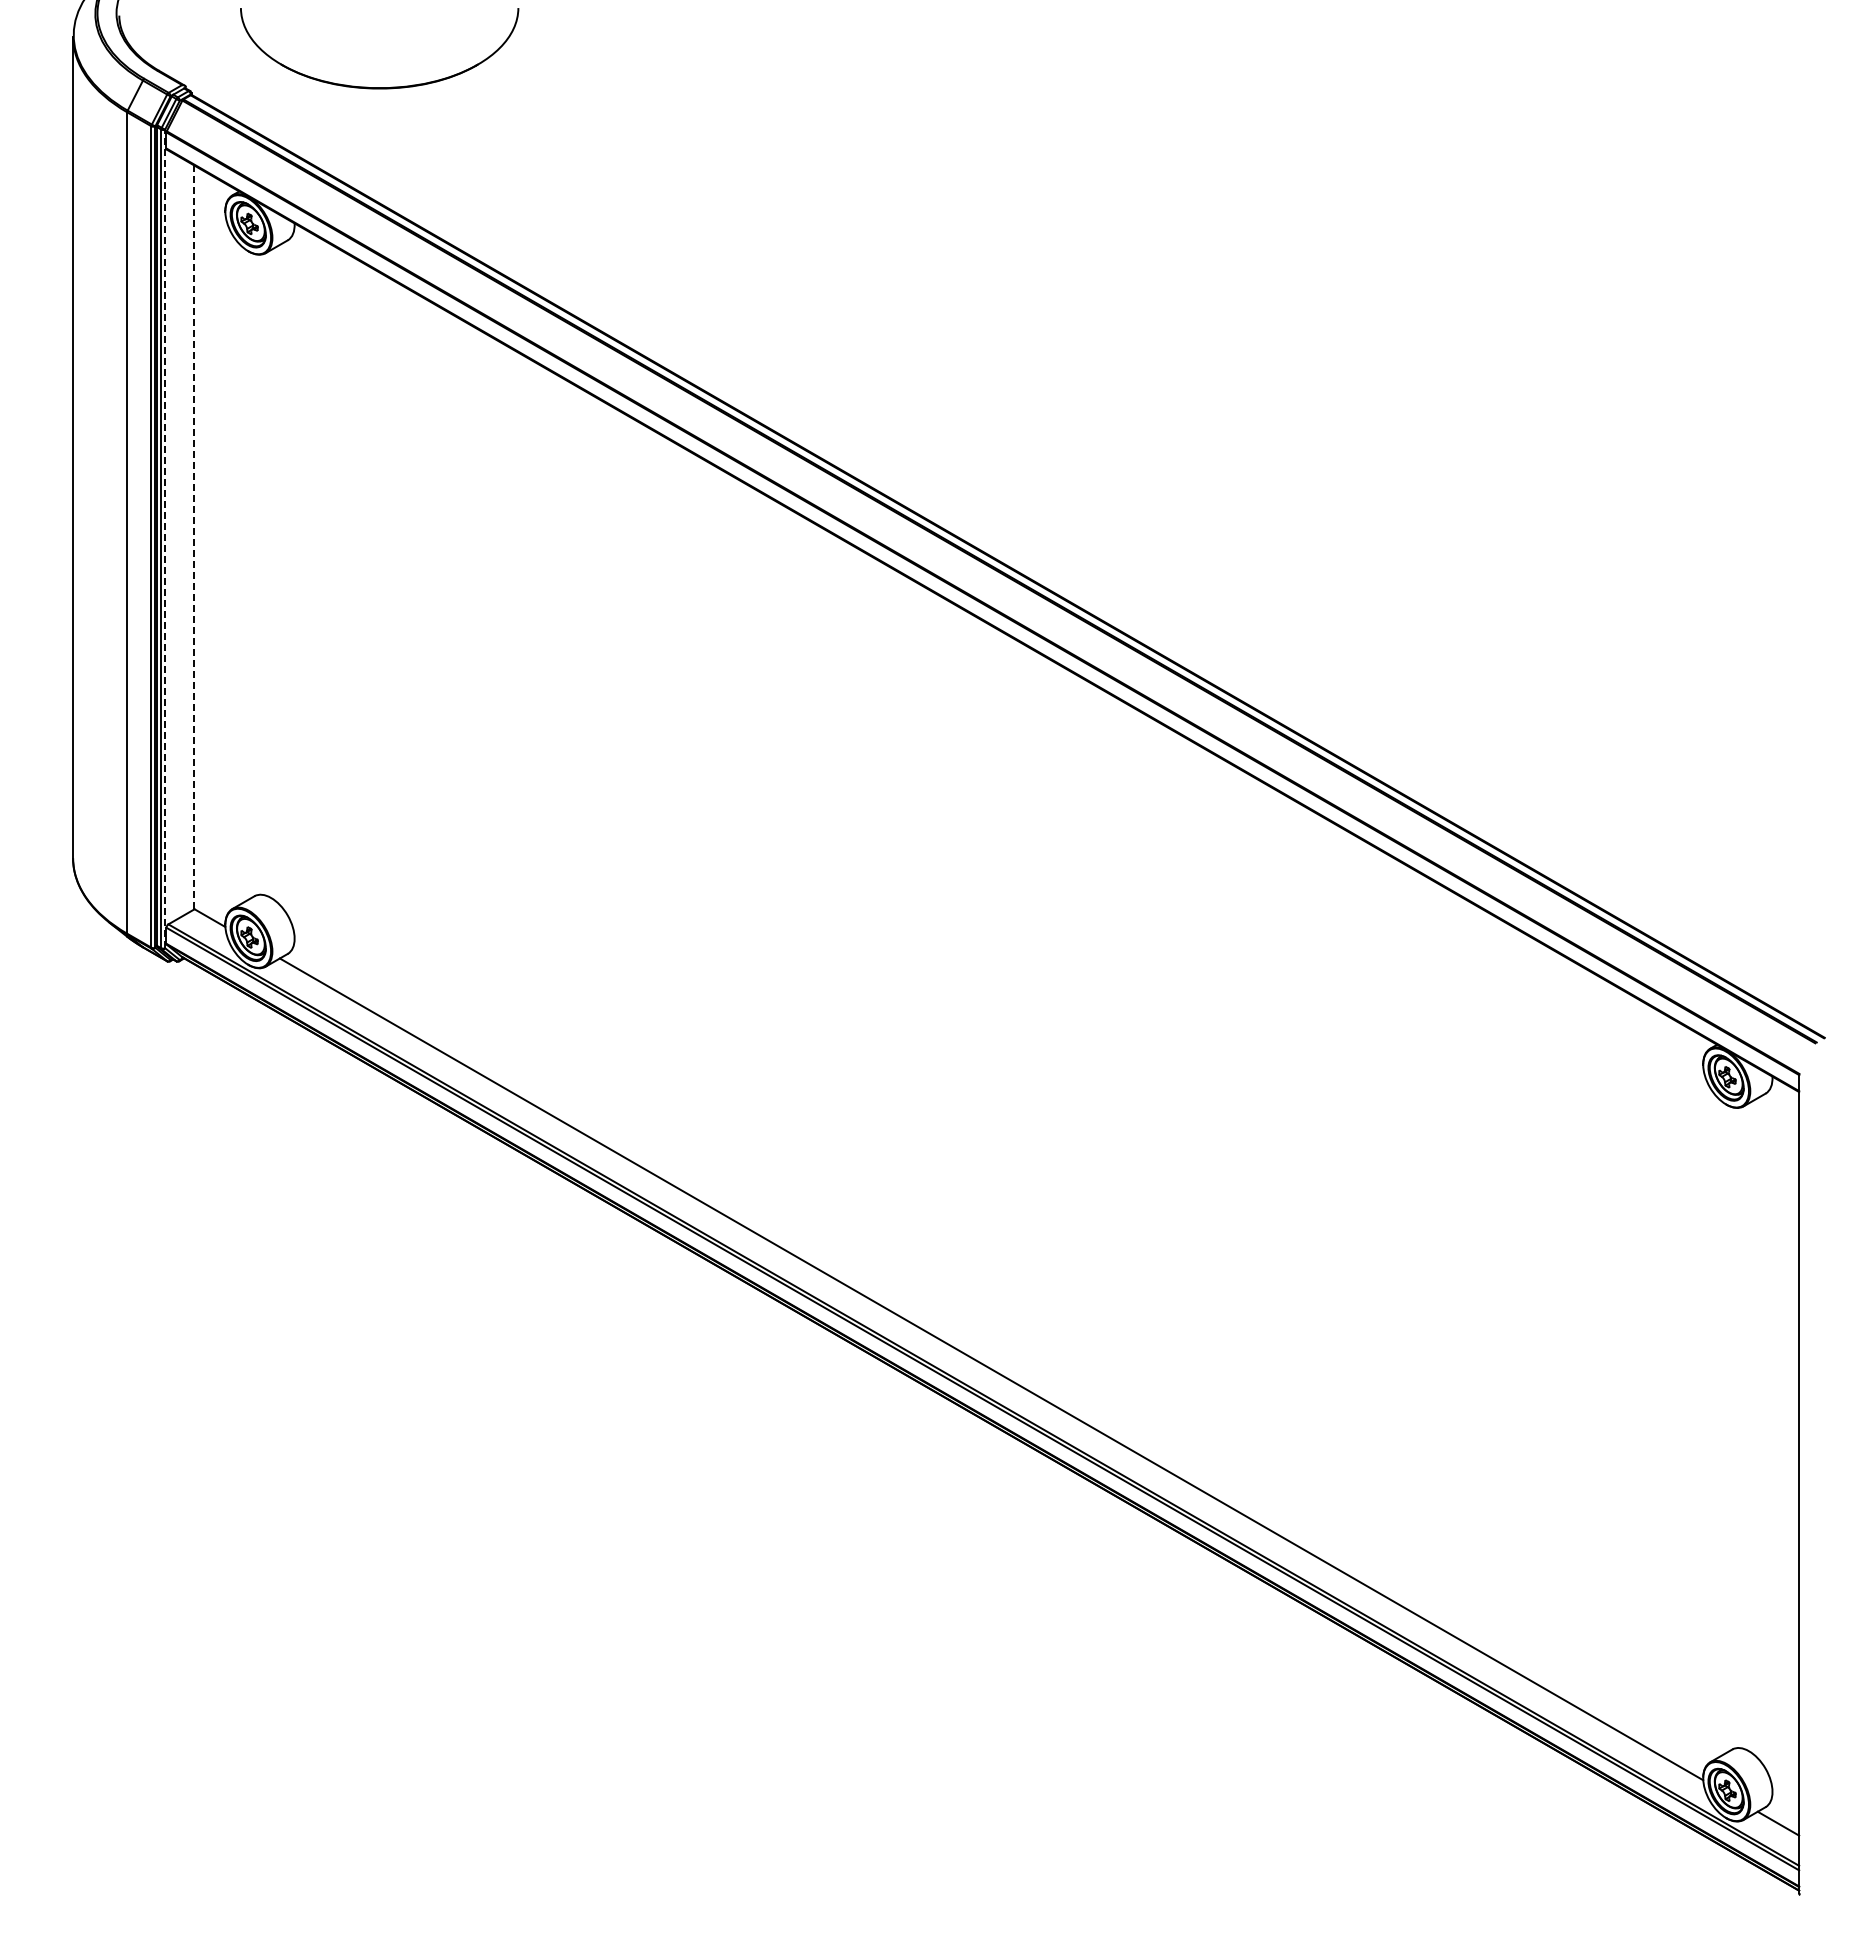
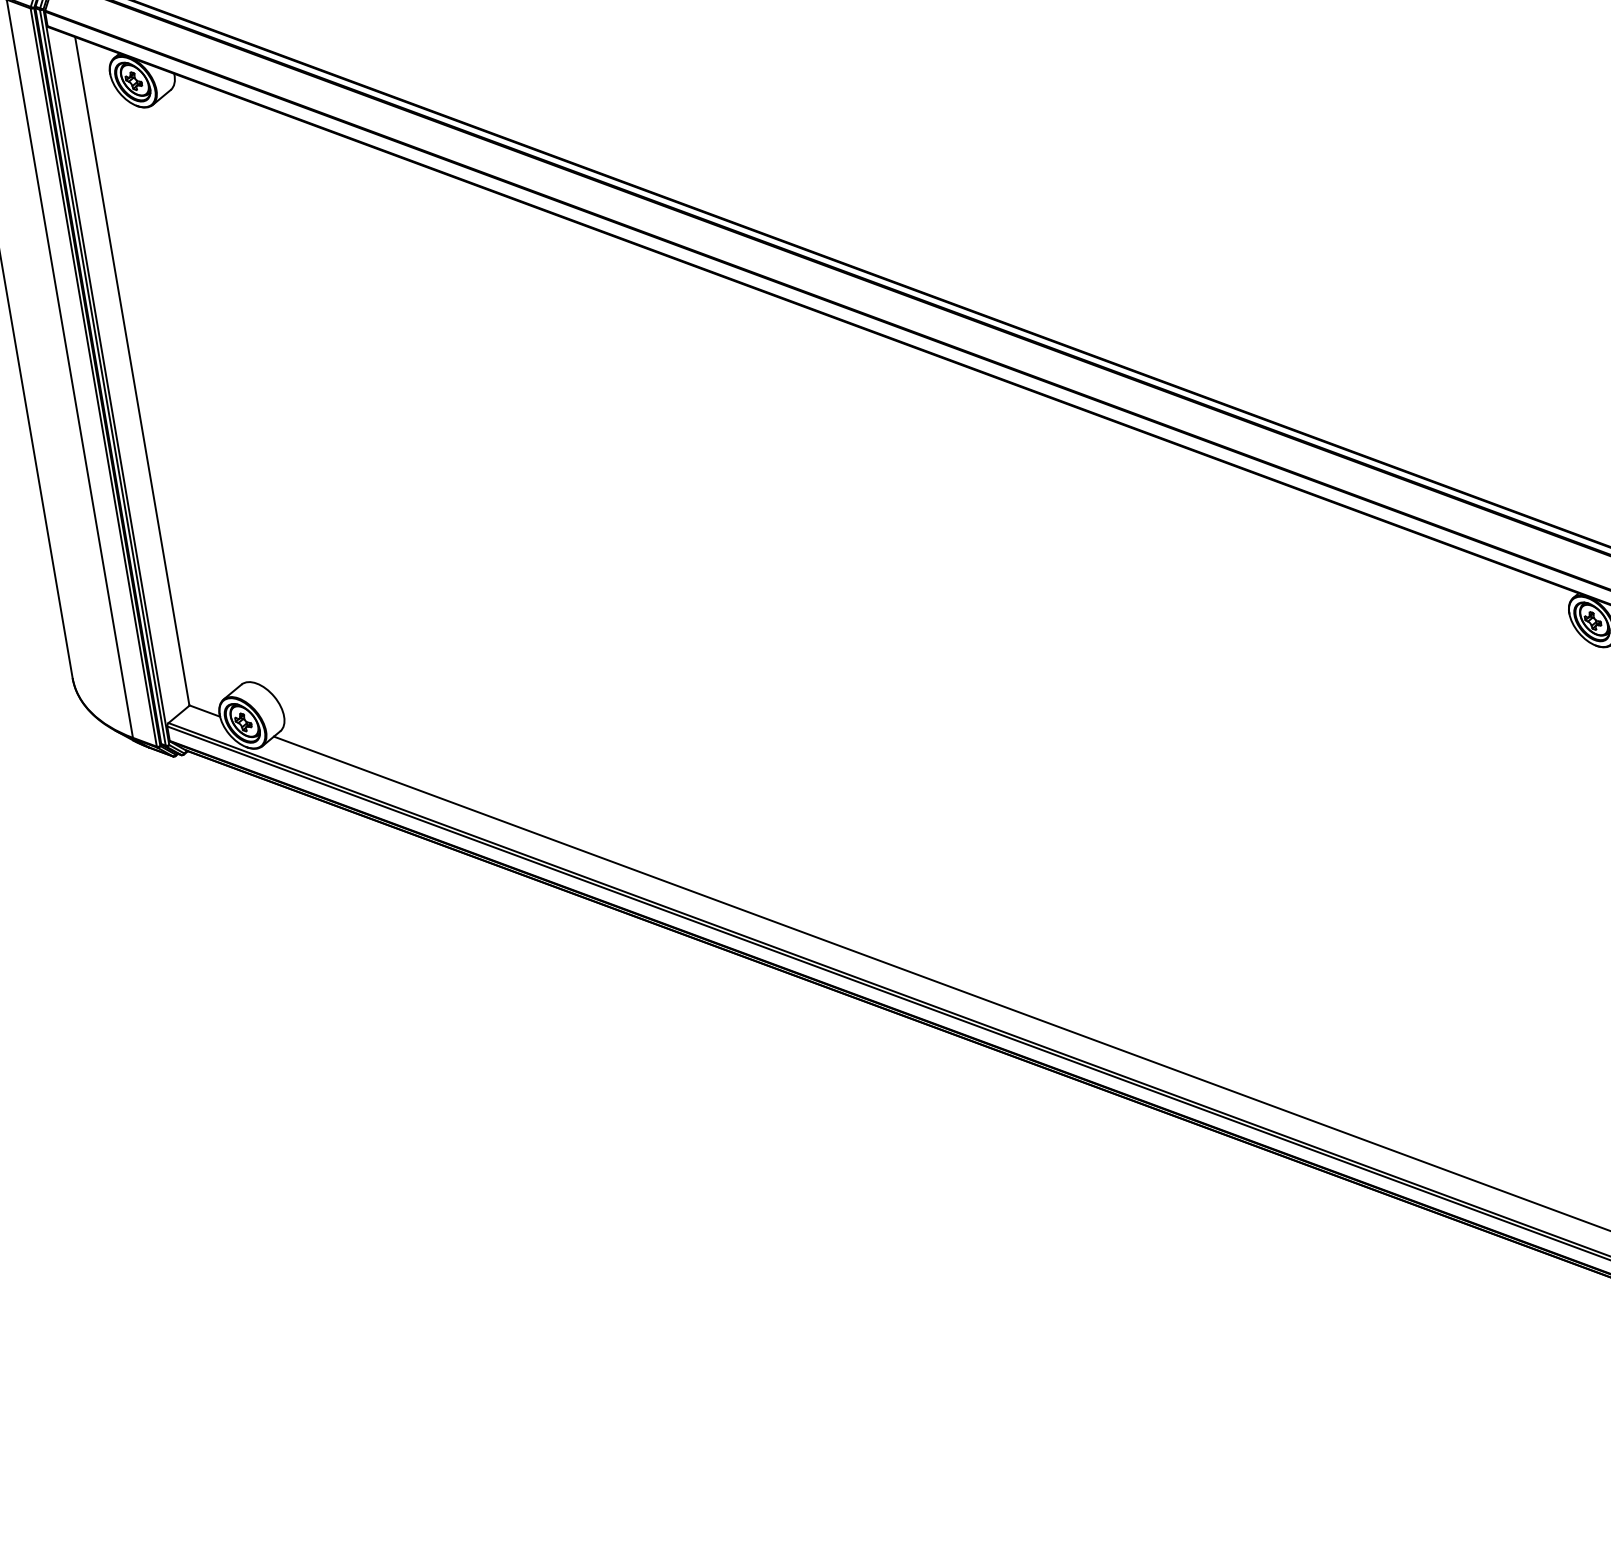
line: (194, 537) -> (132, 371), dashed -> solid
line: (165, 538) -> (106, 376), dashed -> solid

